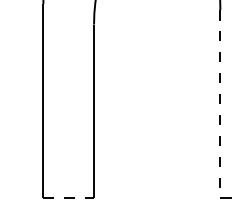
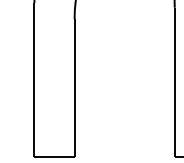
line: (220, 104) -> (174, 82), dashed -> solid
line: (69, 197) -> (55, 156), dashed -> solid

